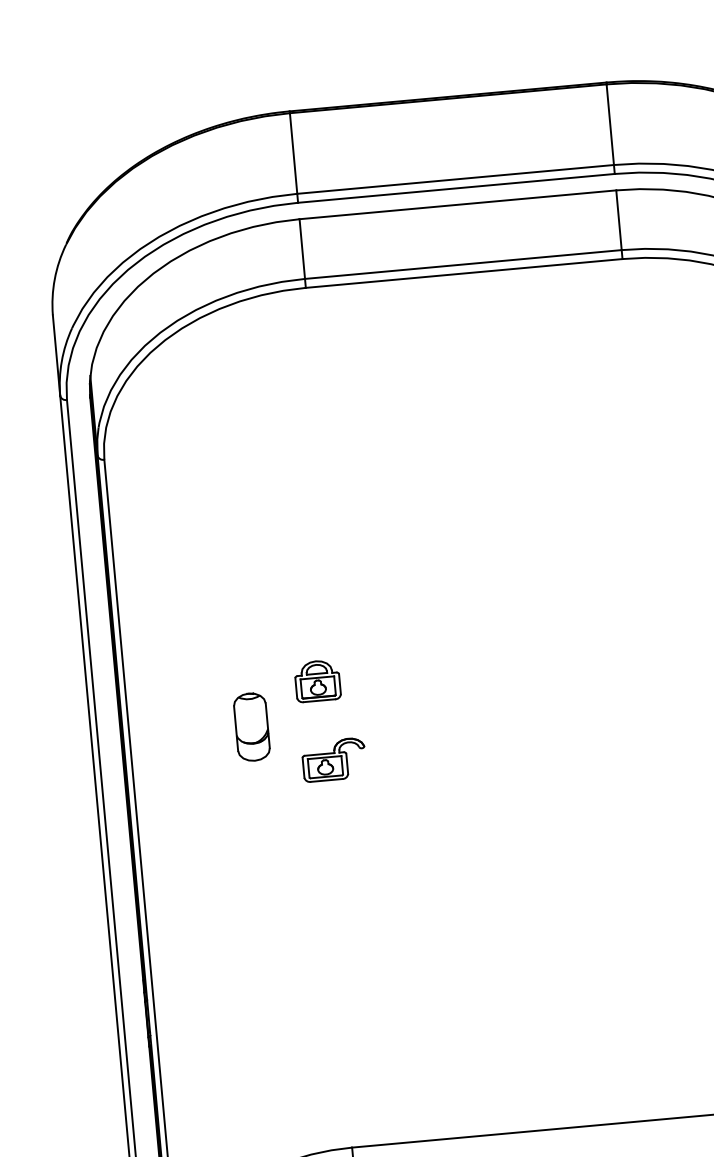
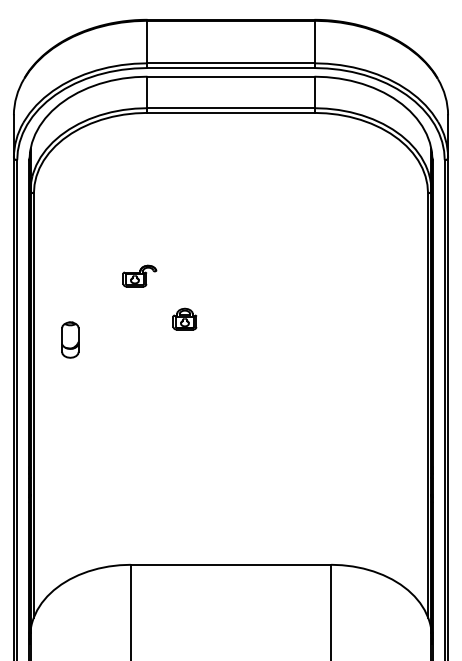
part: (316, 679) -> (184, 318), moved
part: (252, 725) -> (70, 339), moved
part: (333, 758) -> (139, 275), moved

